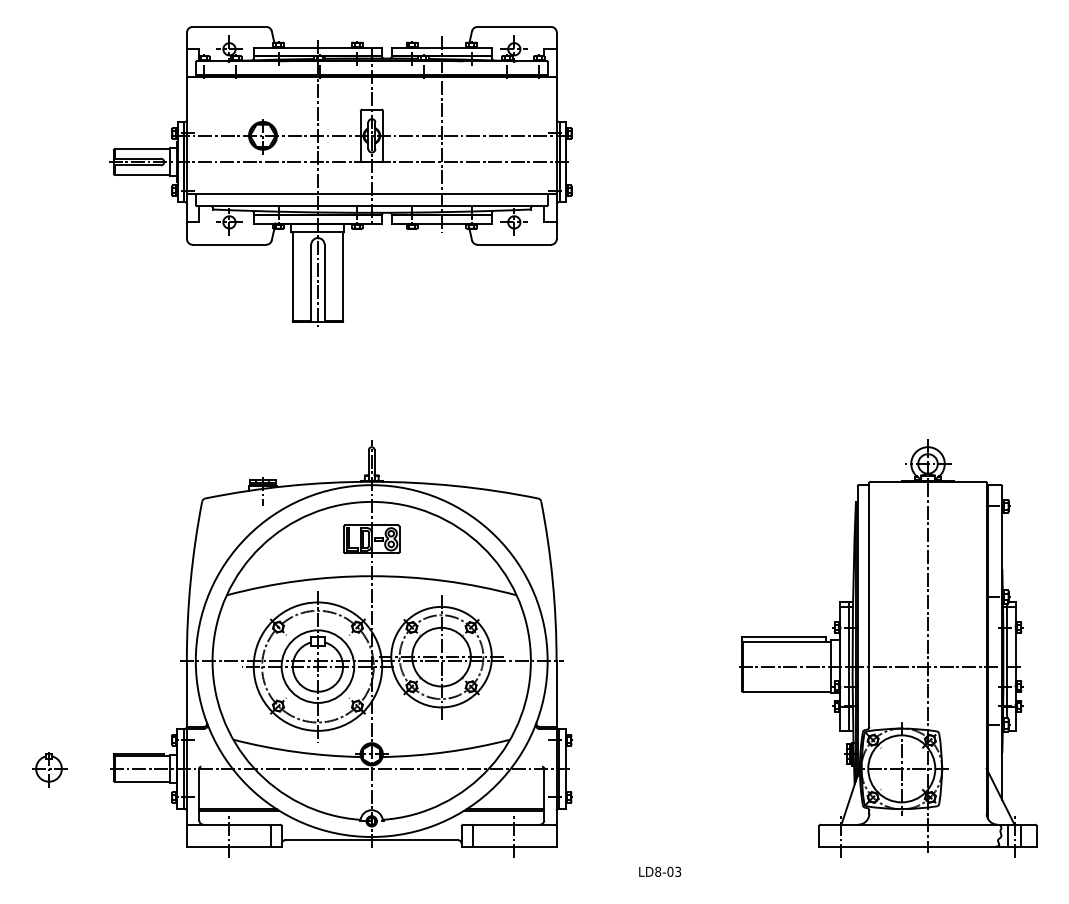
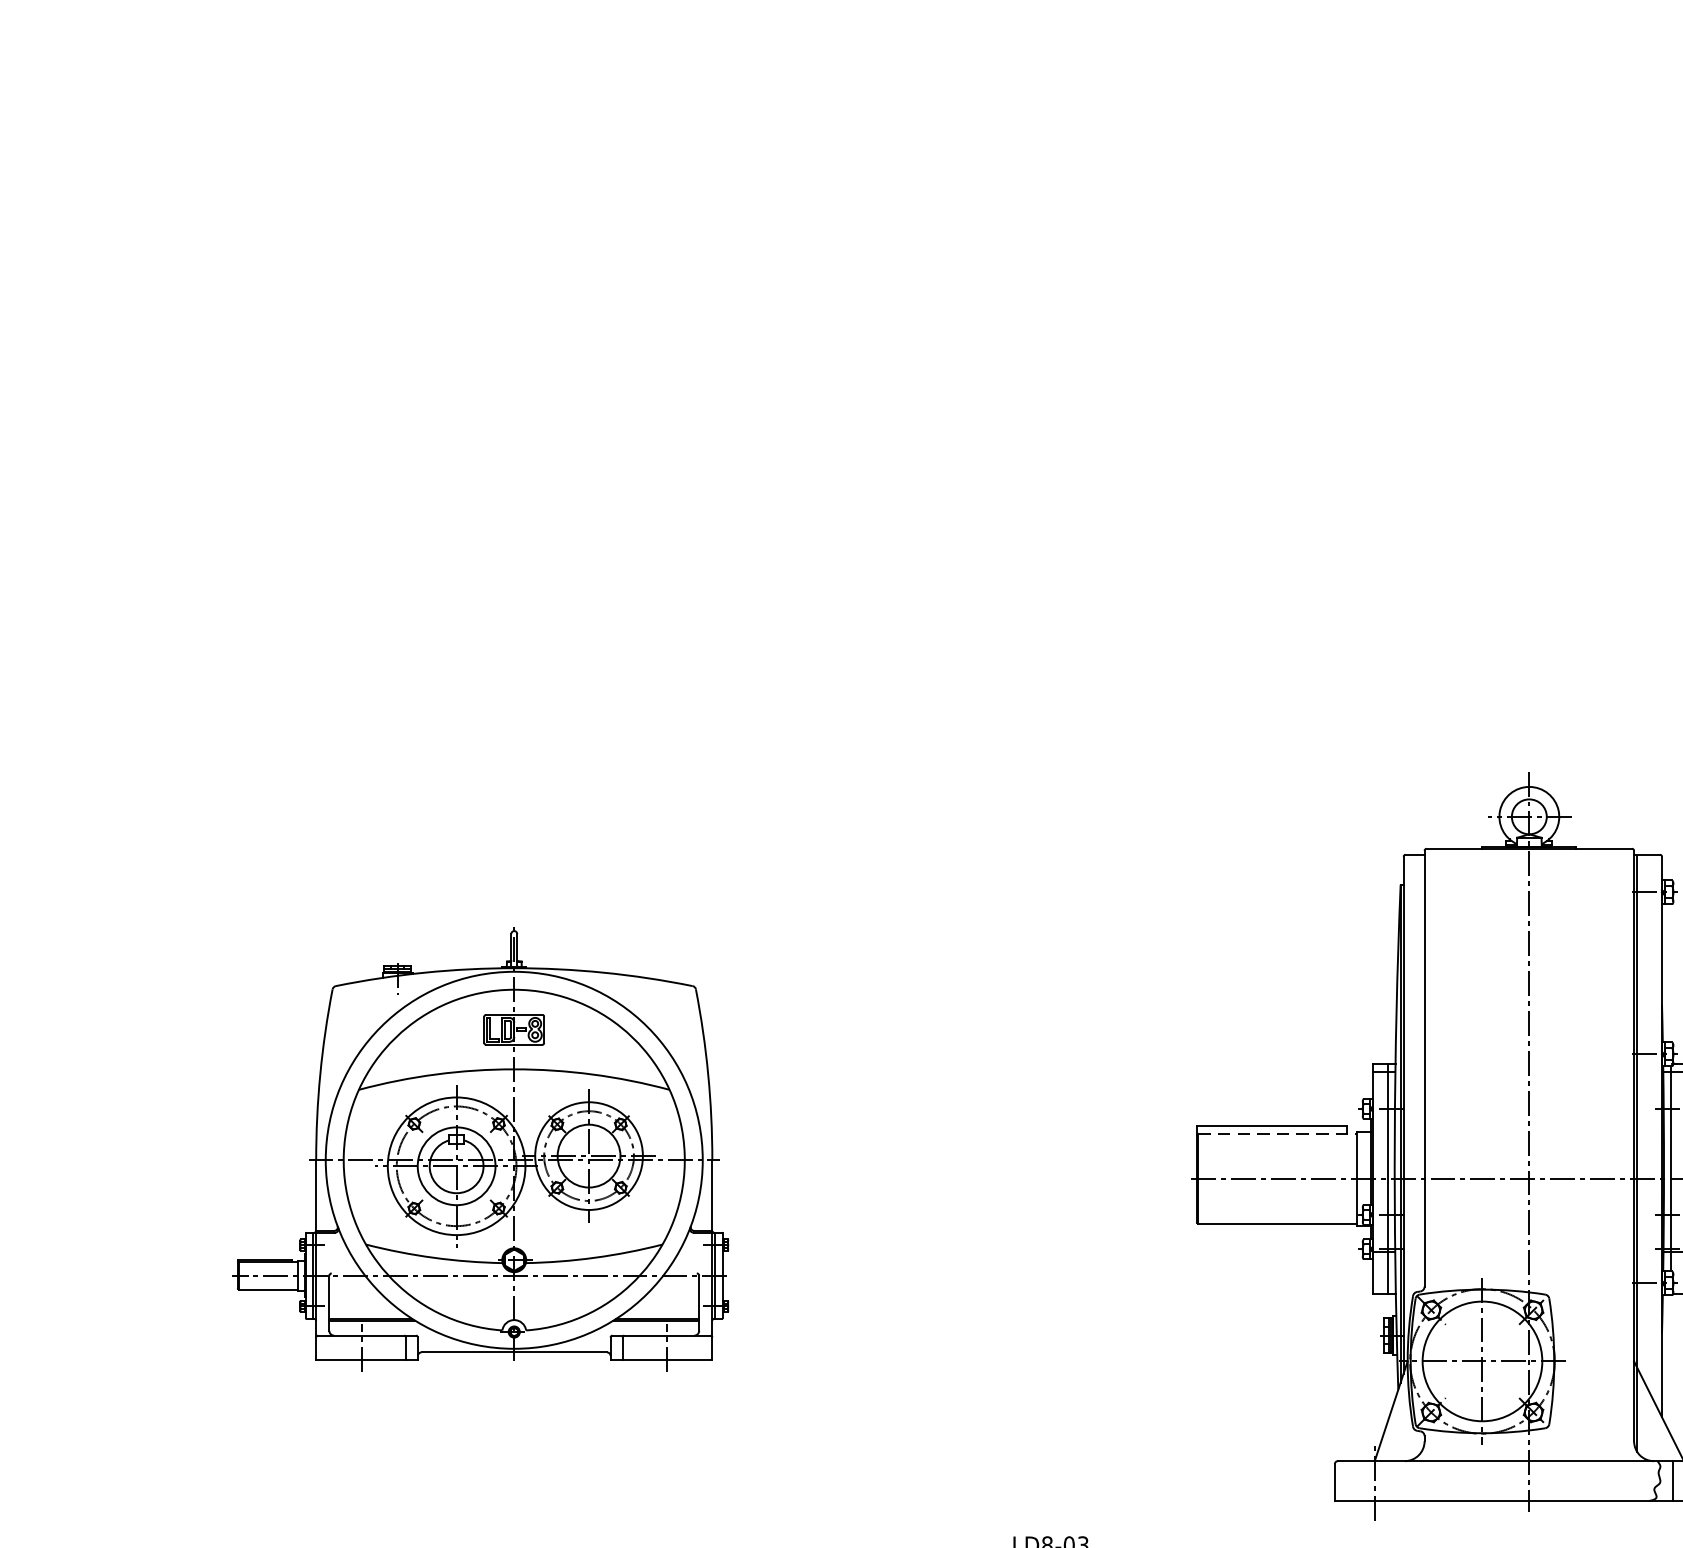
part: (340, 176) -> (480, 303), removed
line: (787, 641) -> (1278, 1133), solid -> dashed
part: (341, 648) -> (481, 1146), size x0.6

